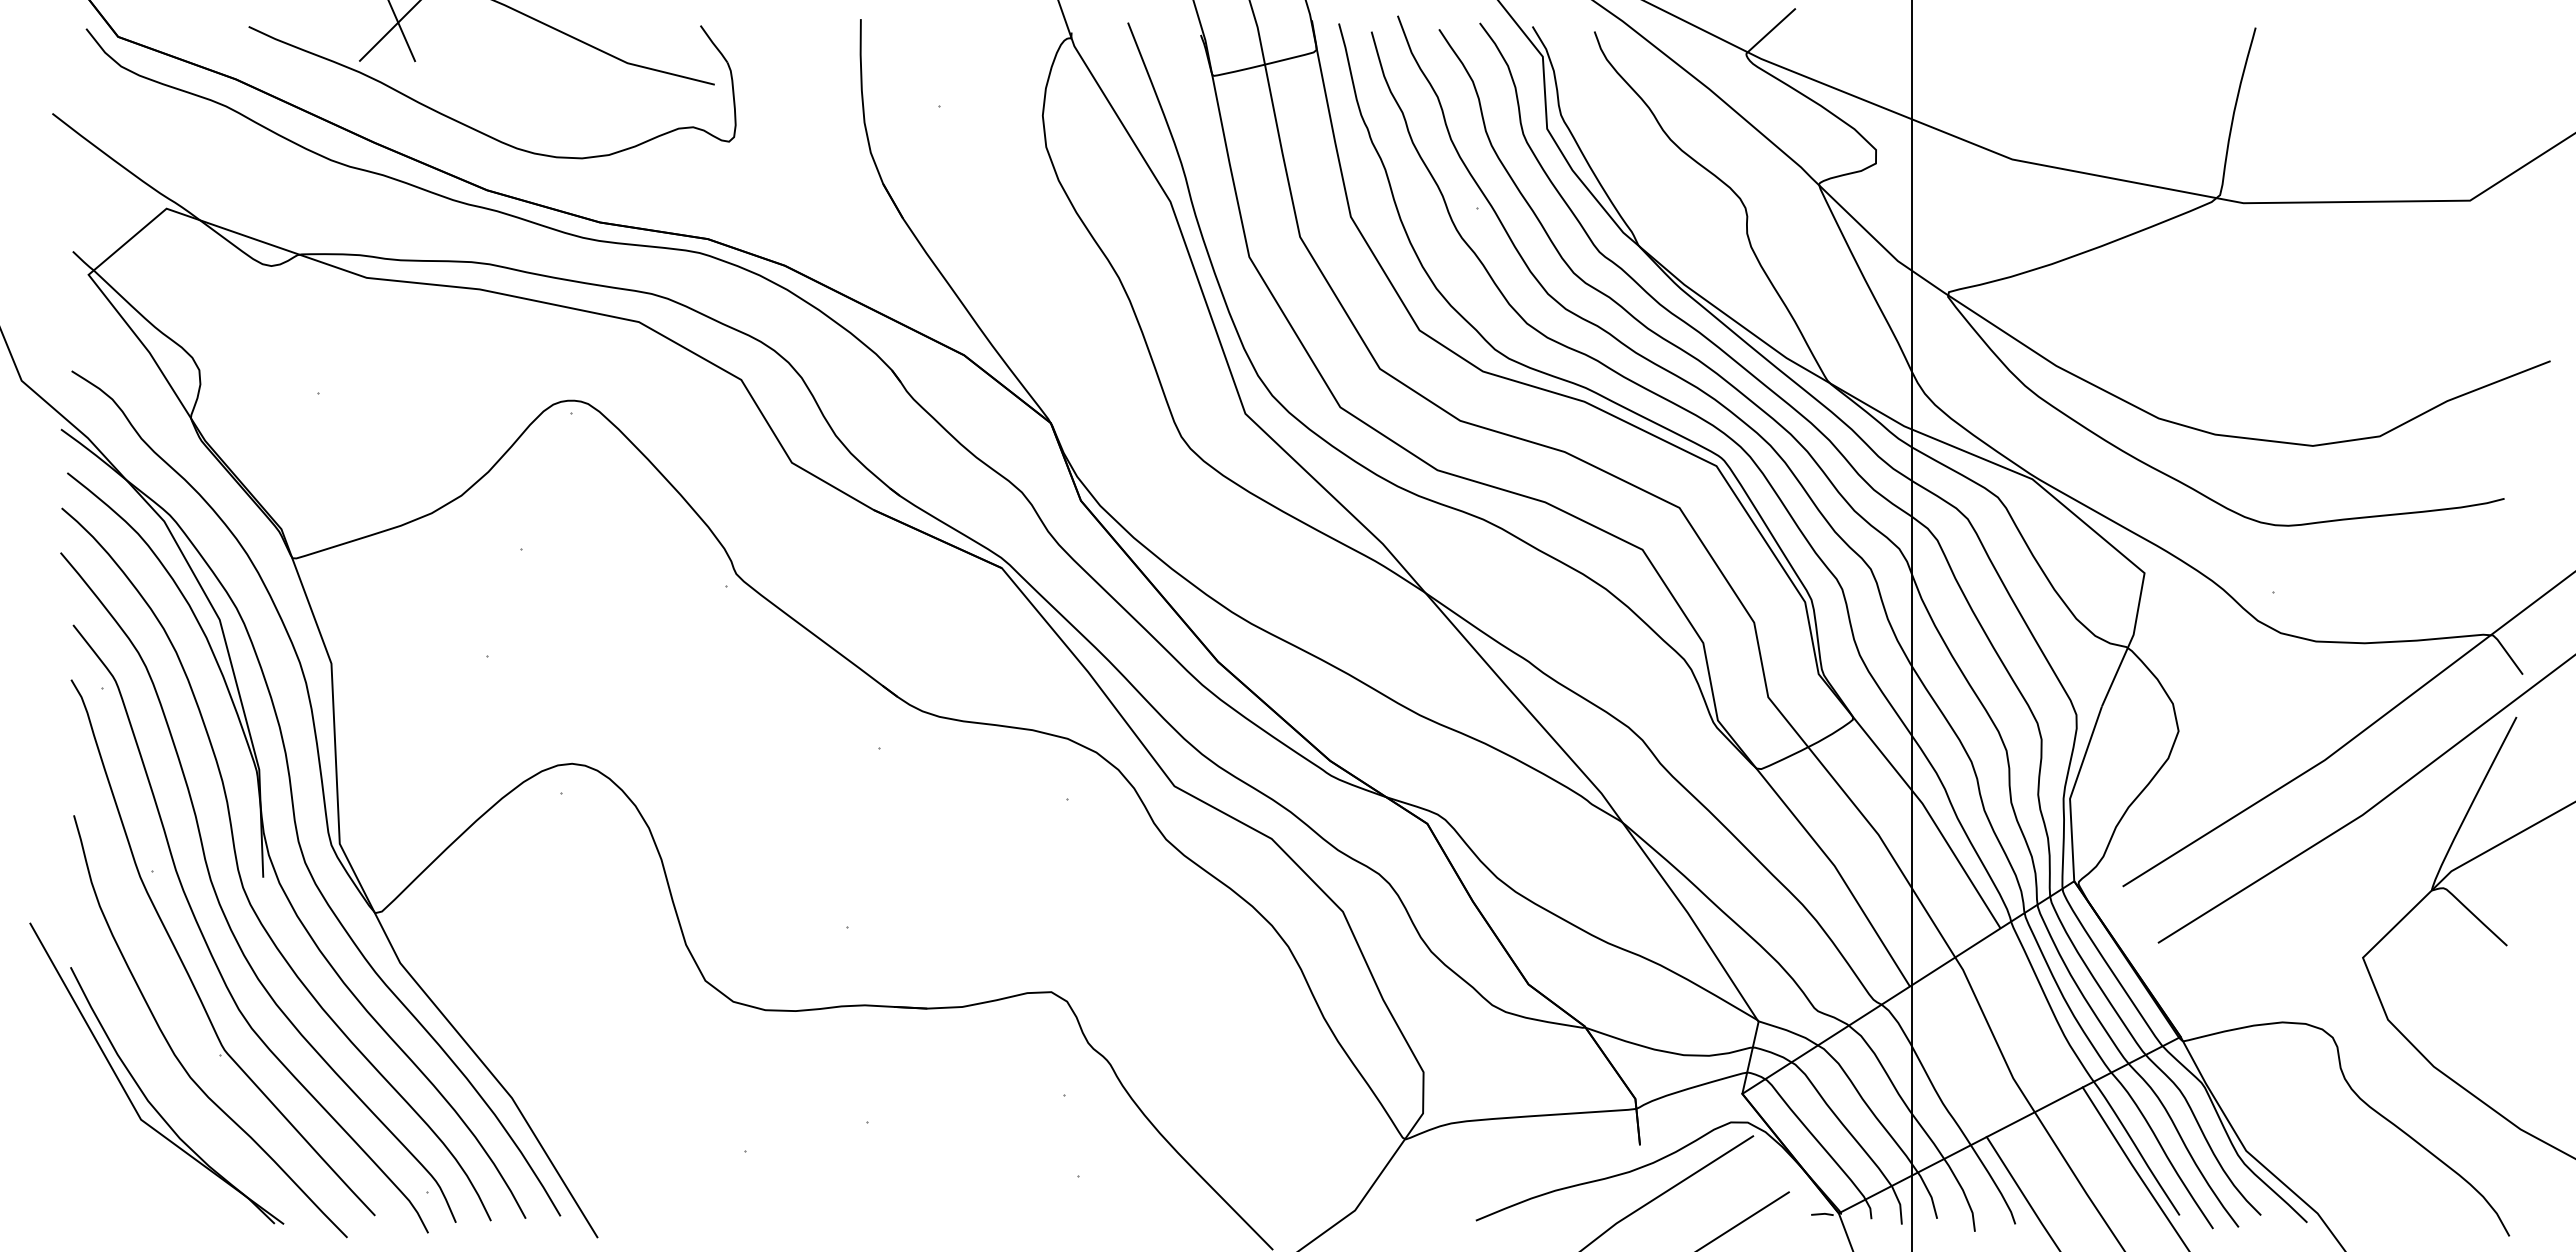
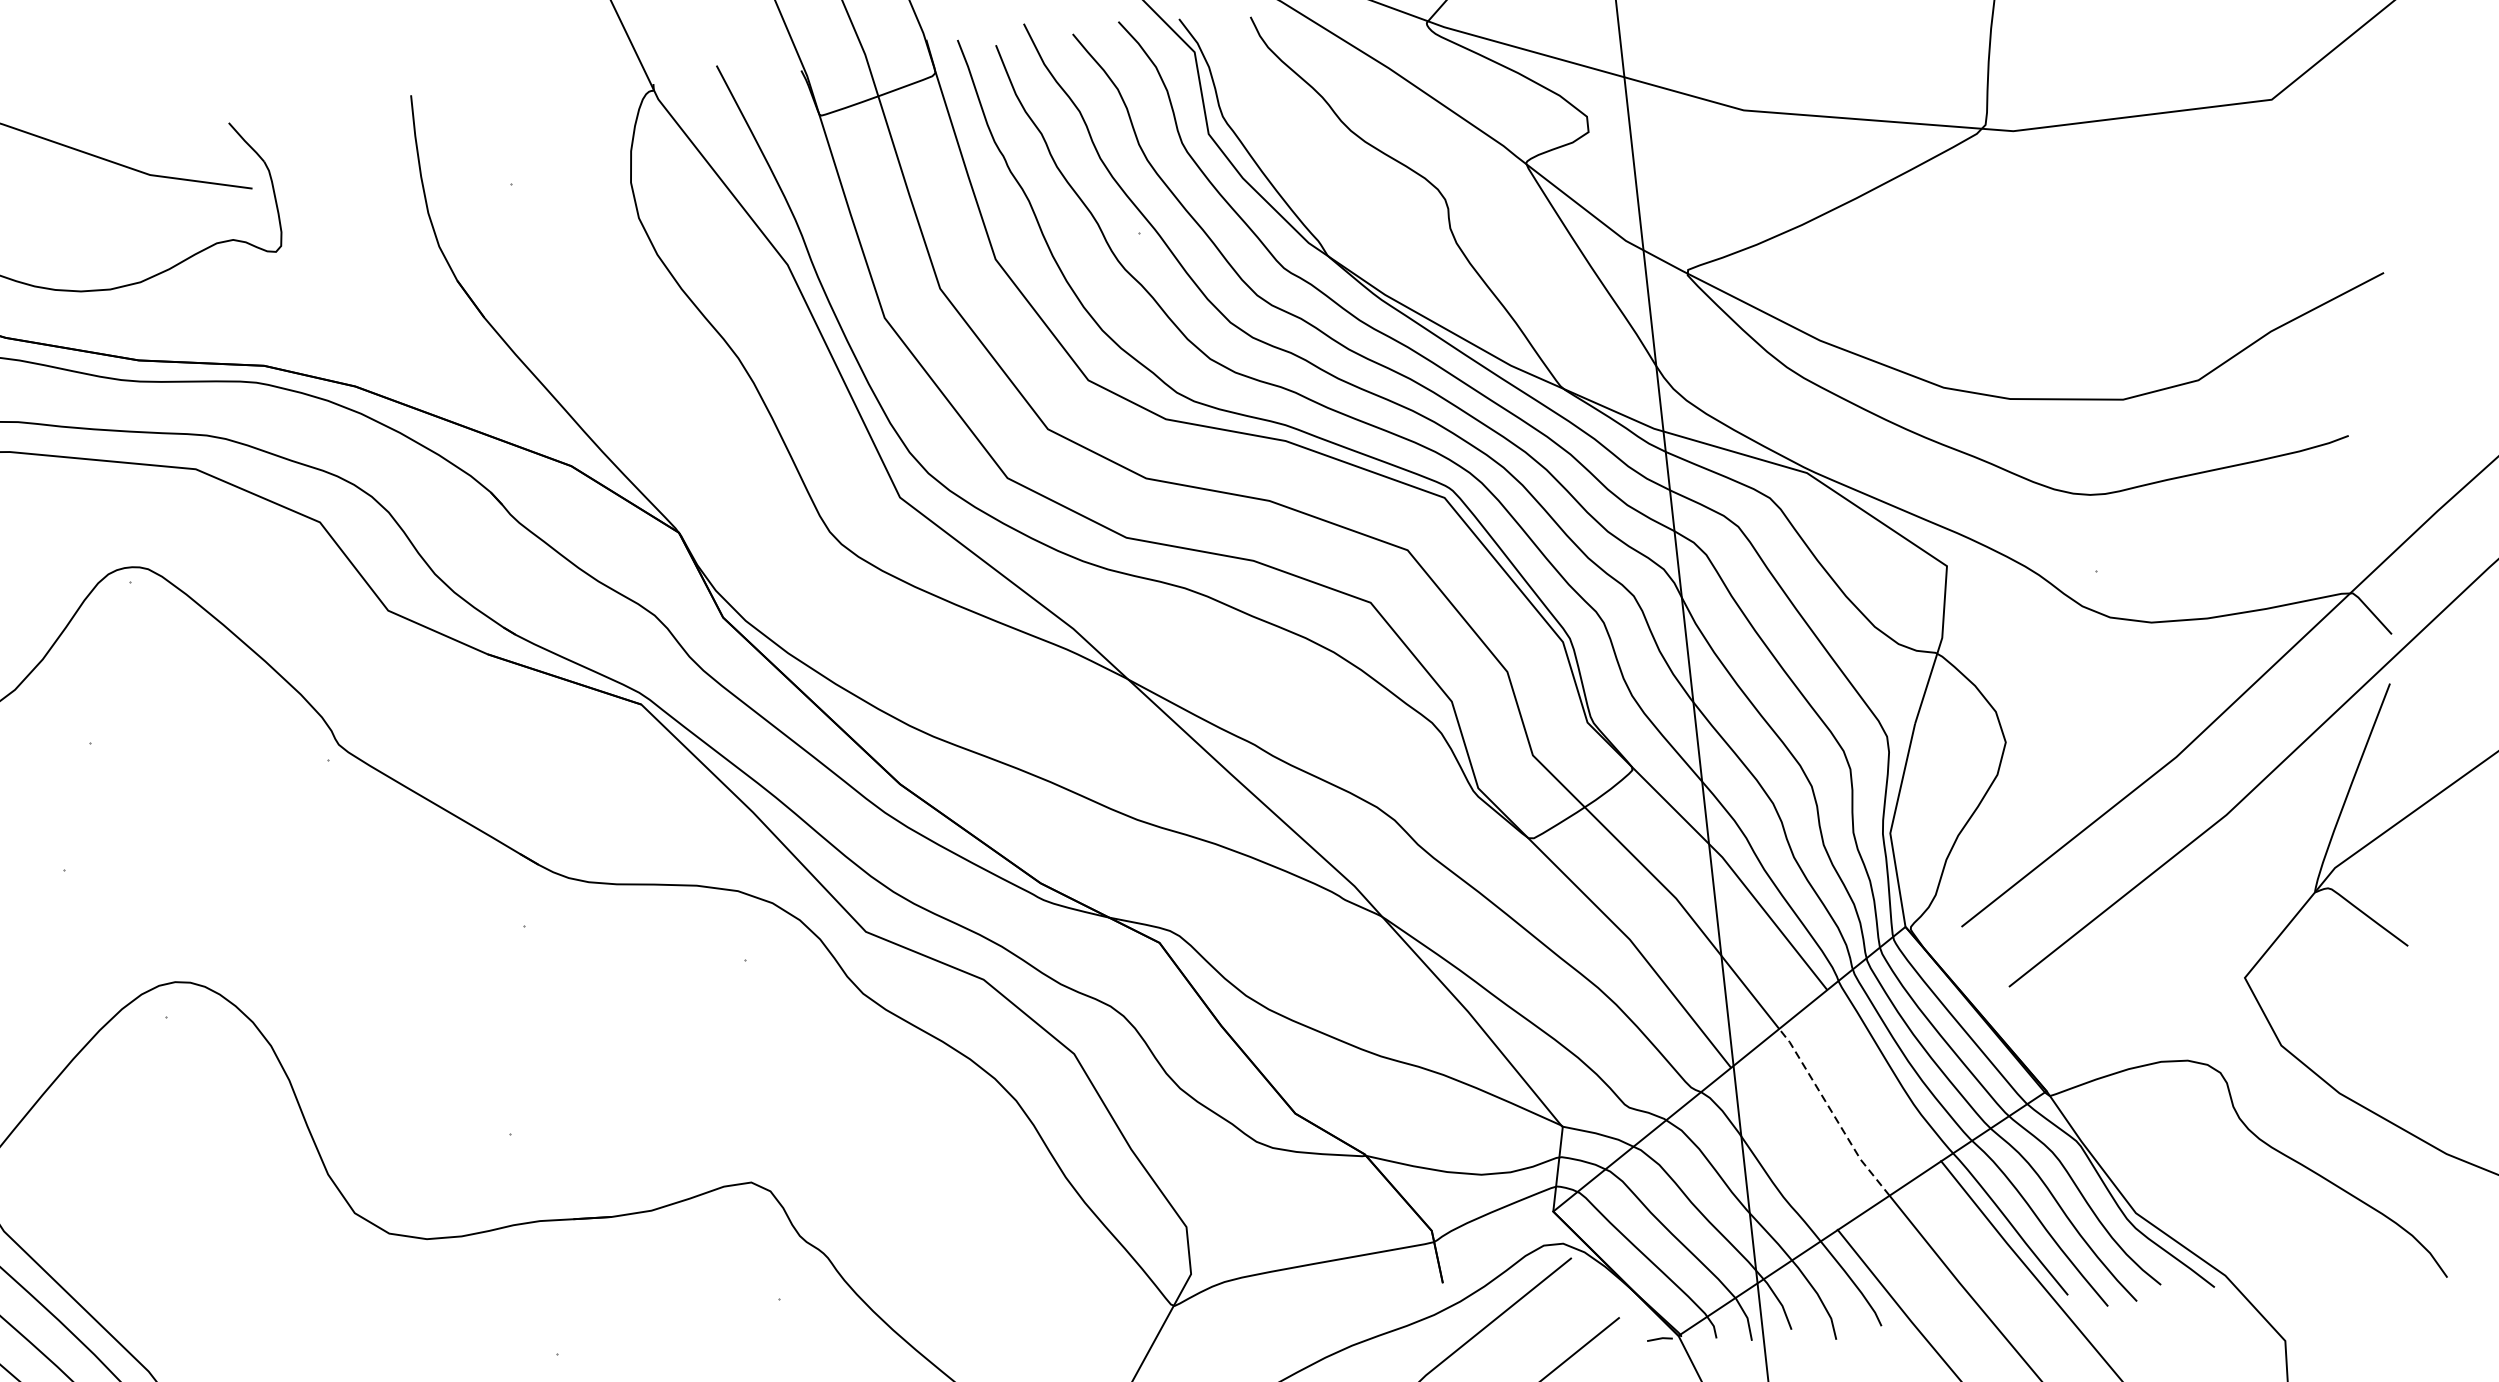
line: (1993, 1035) -> (1832, 1113), solid -> dashed

